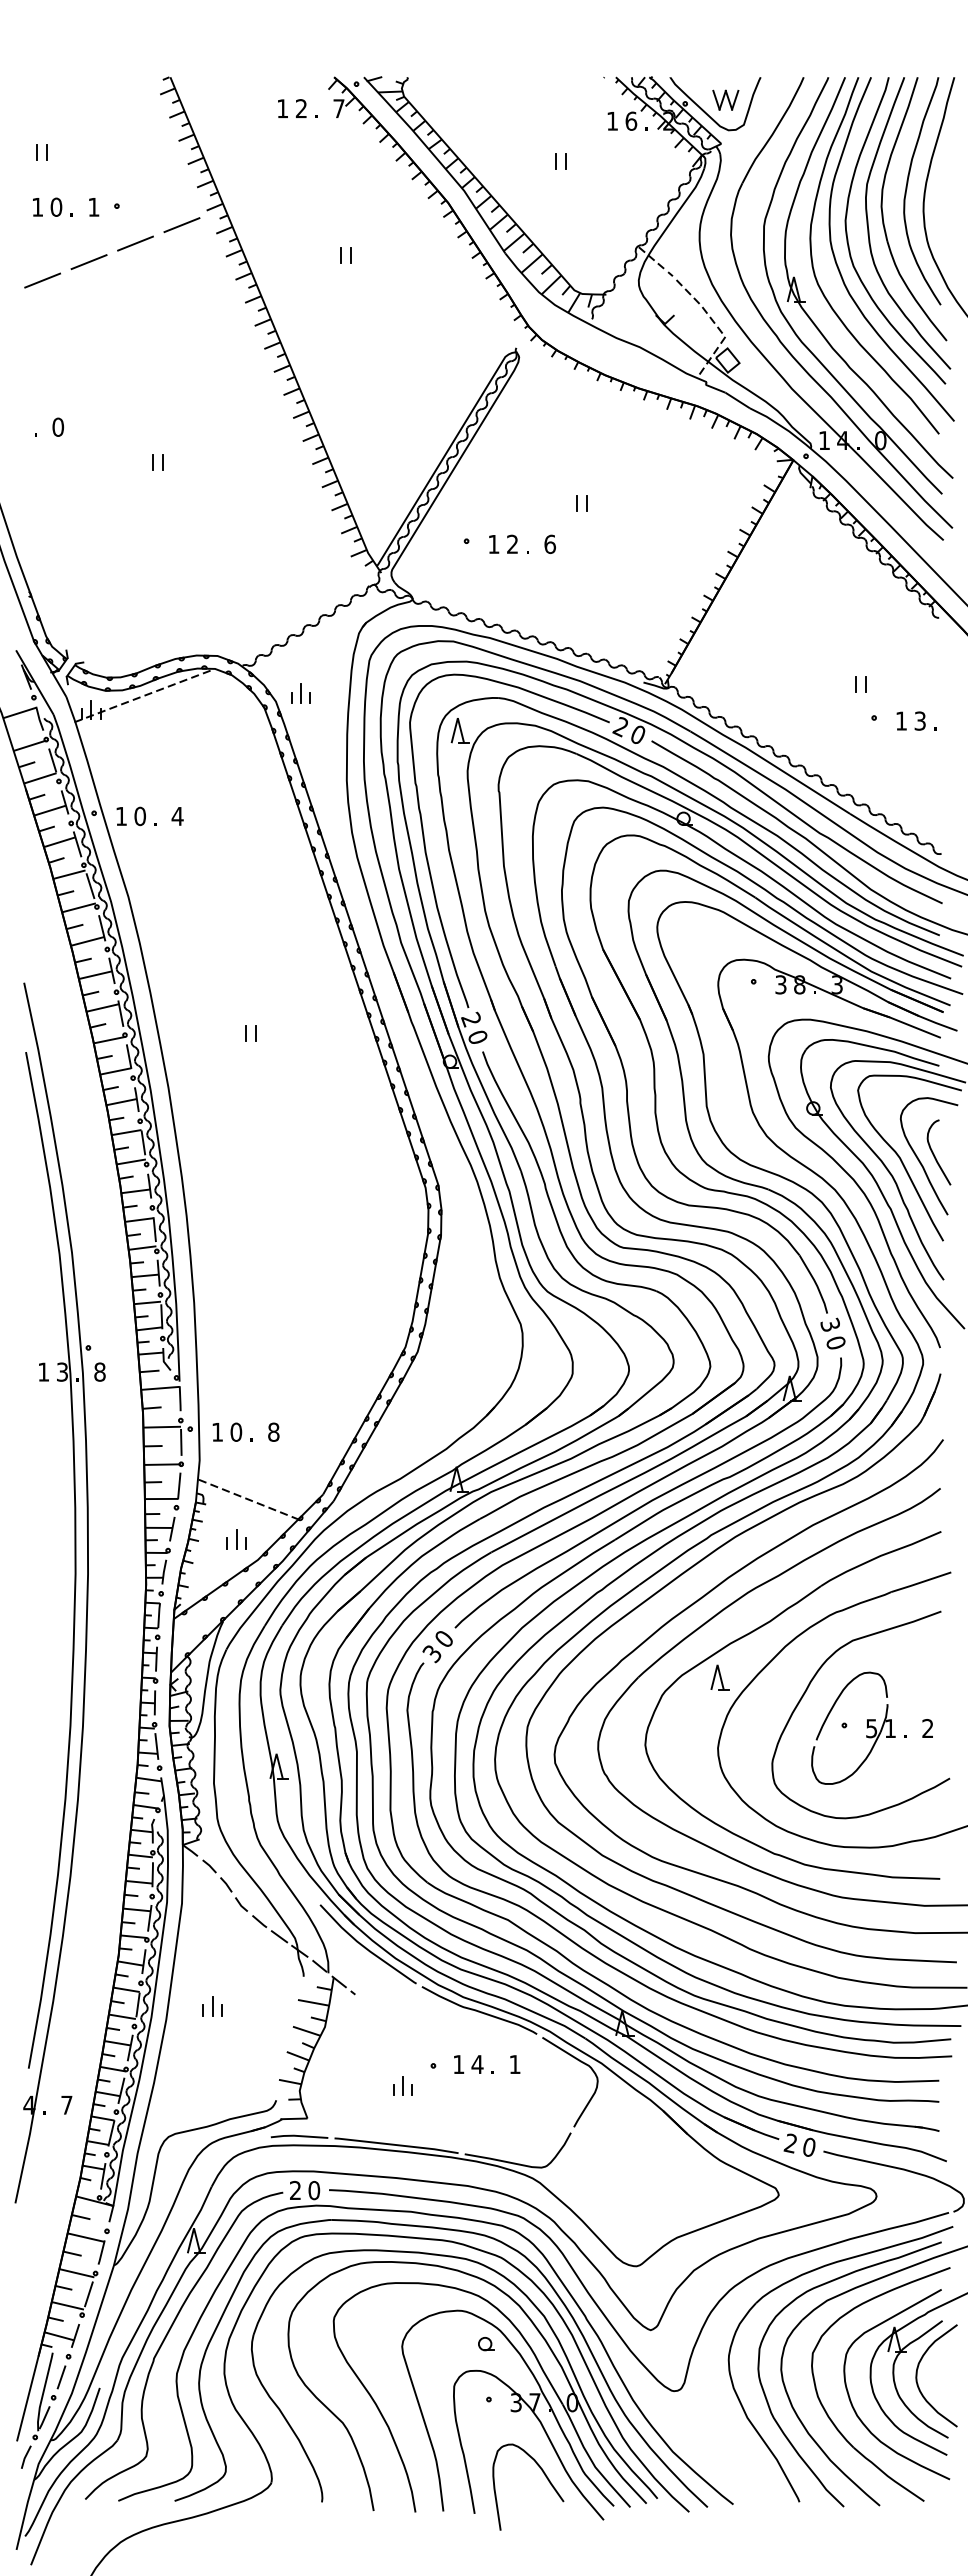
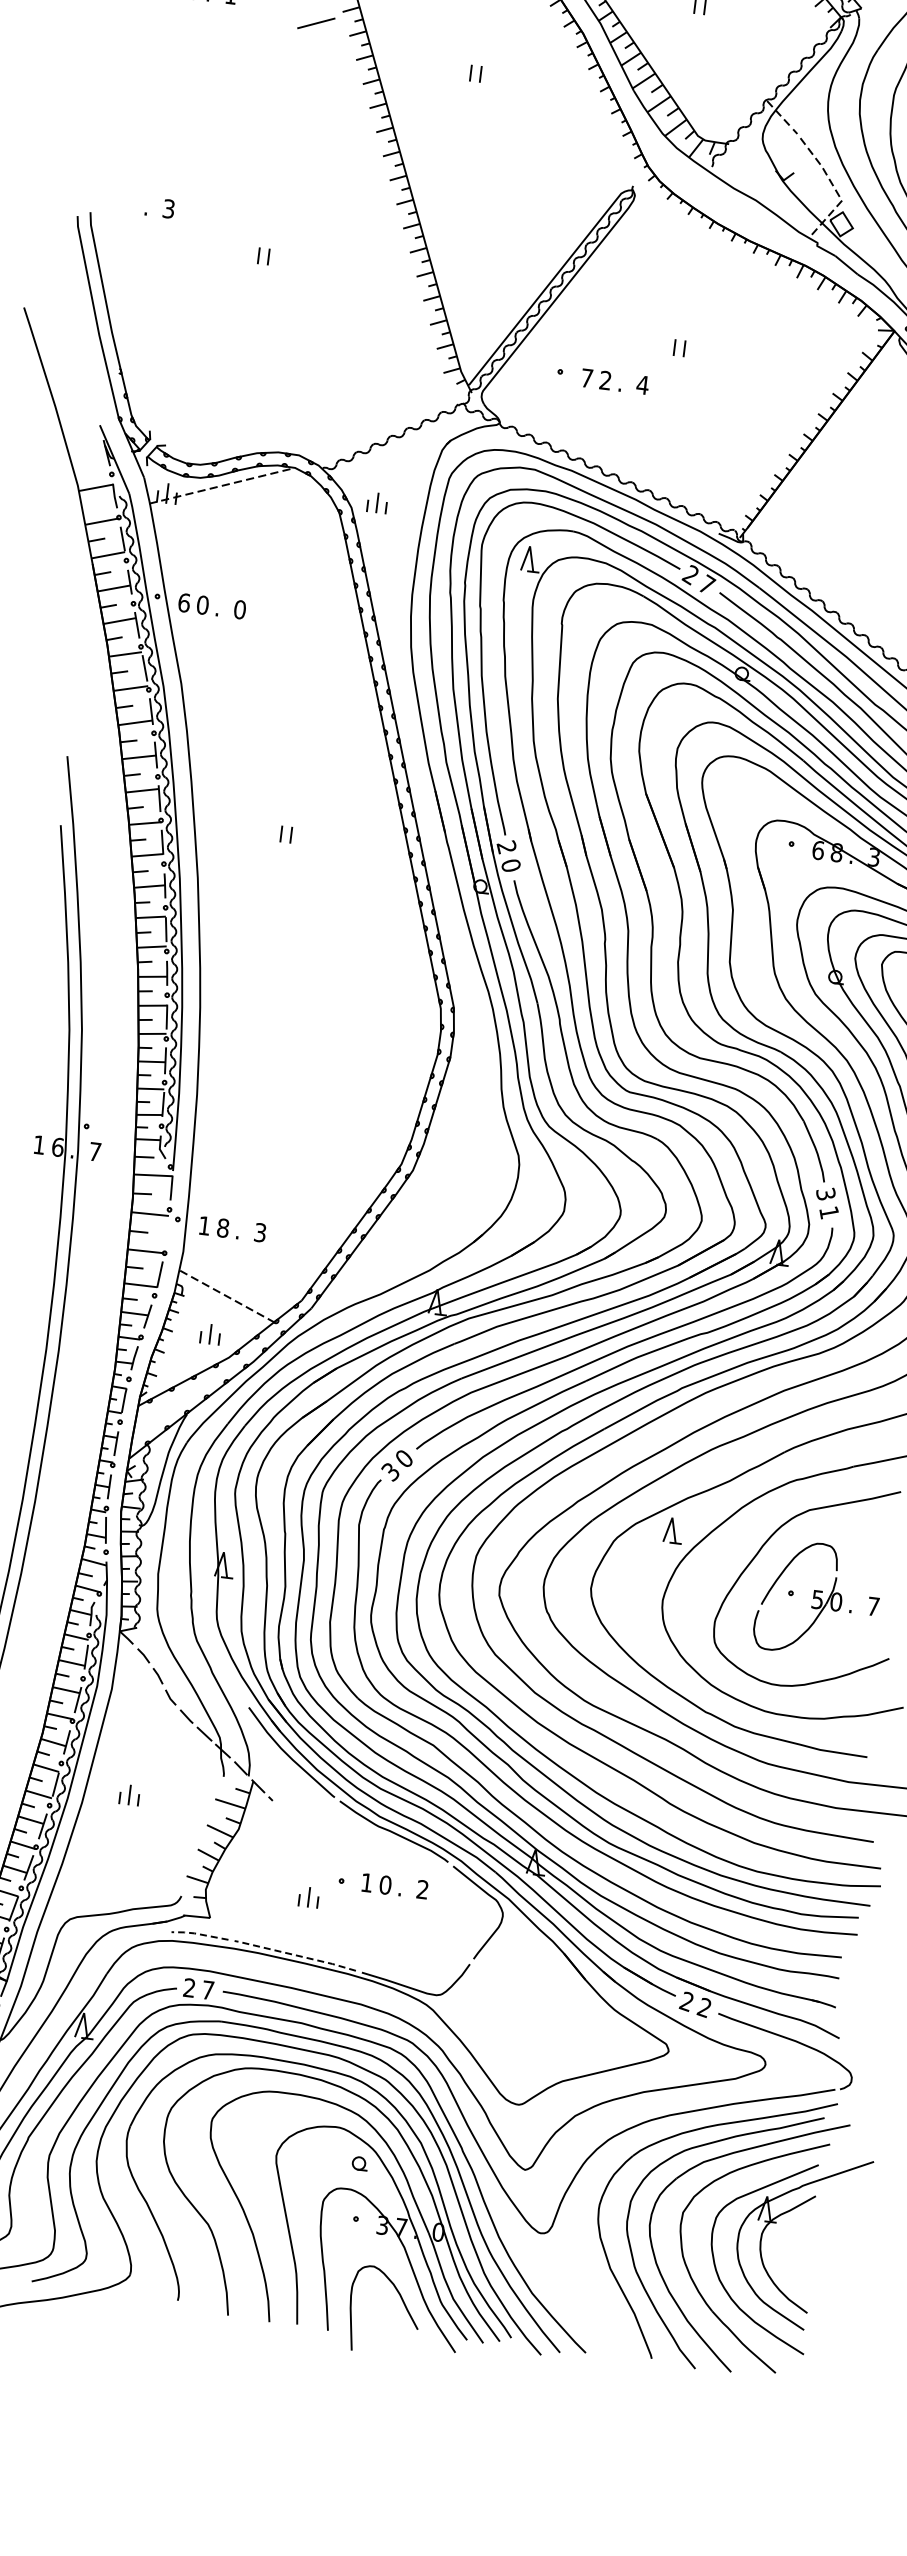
line: (135, 243) -> (267, 35), removed
line: (88, 262) -> (219, 49), removed
line: (42, 280) -> (171, 61), removed
text: (58, 426) -> (169, 208), 0 -> 3
text: (493, 544) -> (586, 378), 1 -> 7
text: (550, 544) -> (643, 385), 6 -> 4
text: (638, 733) -> (707, 583), 0 -> 7
text: (121, 816) -> (184, 603), 1 -> 6
text: (177, 816) -> (239, 609), 4 -> 0
text: (780, 984) -> (817, 850), 3 -> 6
text: (835, 1343) -> (828, 1213), 0 -> 1
text: (62, 1371) -> (58, 1146), 3 -> 6
text: (99, 1371) -> (94, 1151), 8 -> 7
text: (273, 1431) -> (260, 1231), 8 -> 3
text: (236, 1432) -> (223, 1228), 0 -> 8
line: (181, 1441) -> (167, 1230), removed
text: (890, 1728) -> (836, 1601), 1 -> 0
text: (927, 1728) -> (873, 1606), 2 -> 7
text: (514, 2063) -> (422, 1888), 1 -> 2
text: (477, 2064) -> (385, 1885), 4 -> 0
line: (297, 2135) -> (198, 1933), solid -> dashed
line: (395, 2145) -> (294, 1955), solid -> dashed
text: (808, 2147) -> (703, 2007), 0 -> 2
text: (314, 2190) -> (208, 1990), 0 -> 7
curve: (918, 2369) -> (786, 2241), removed

